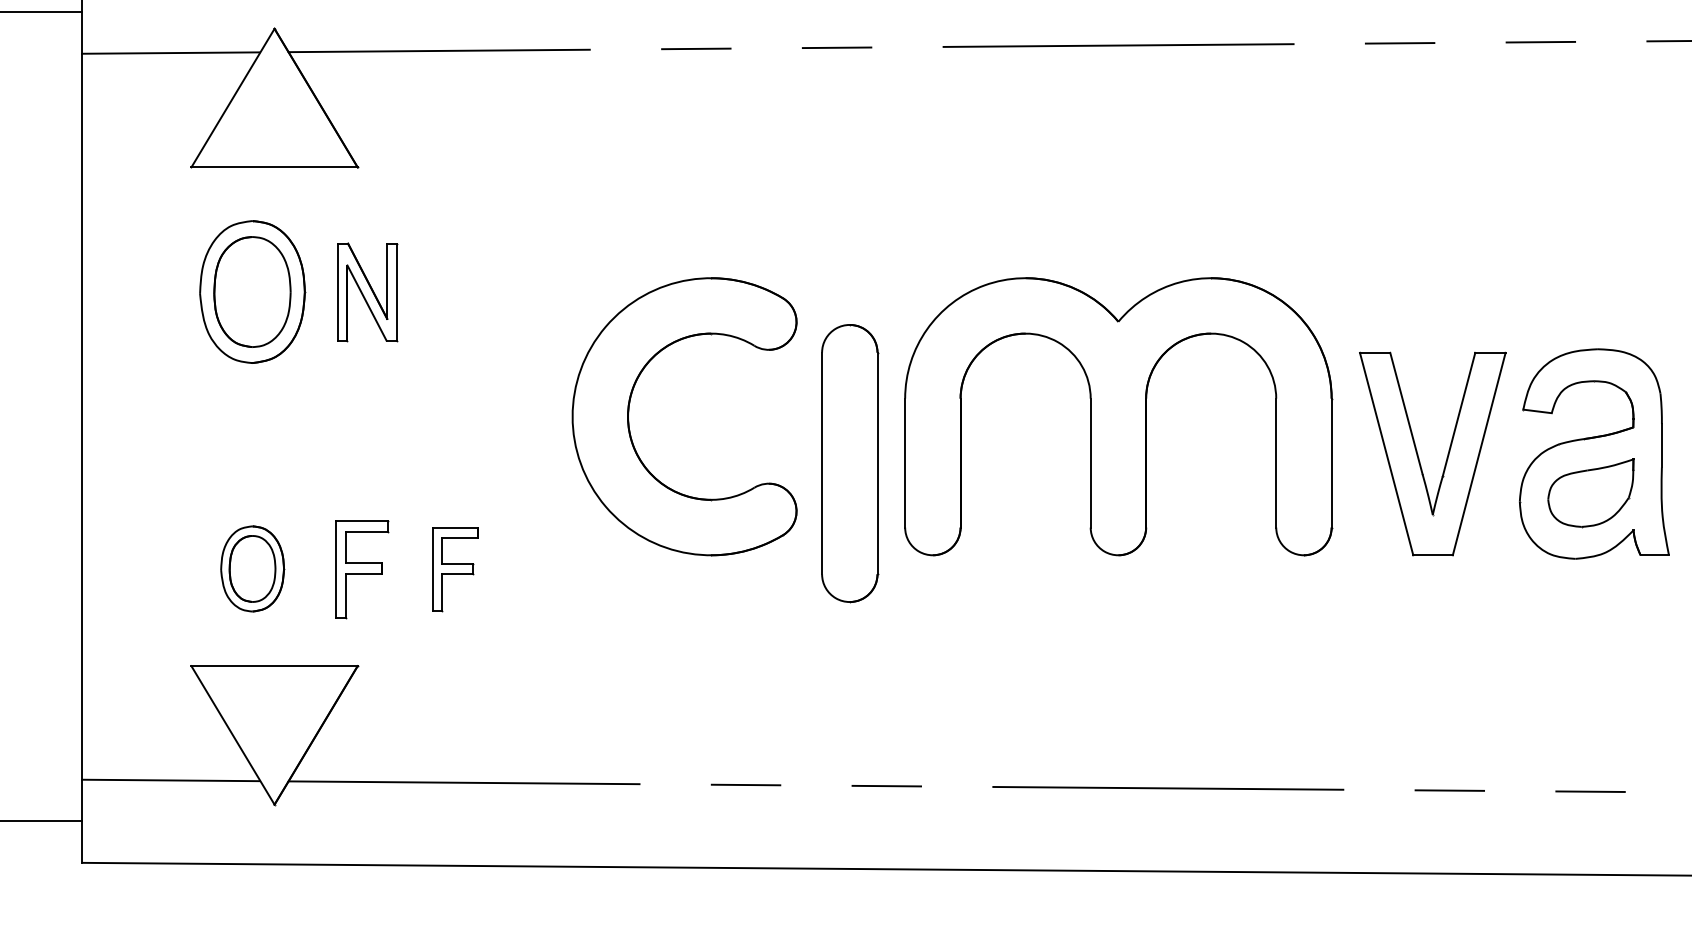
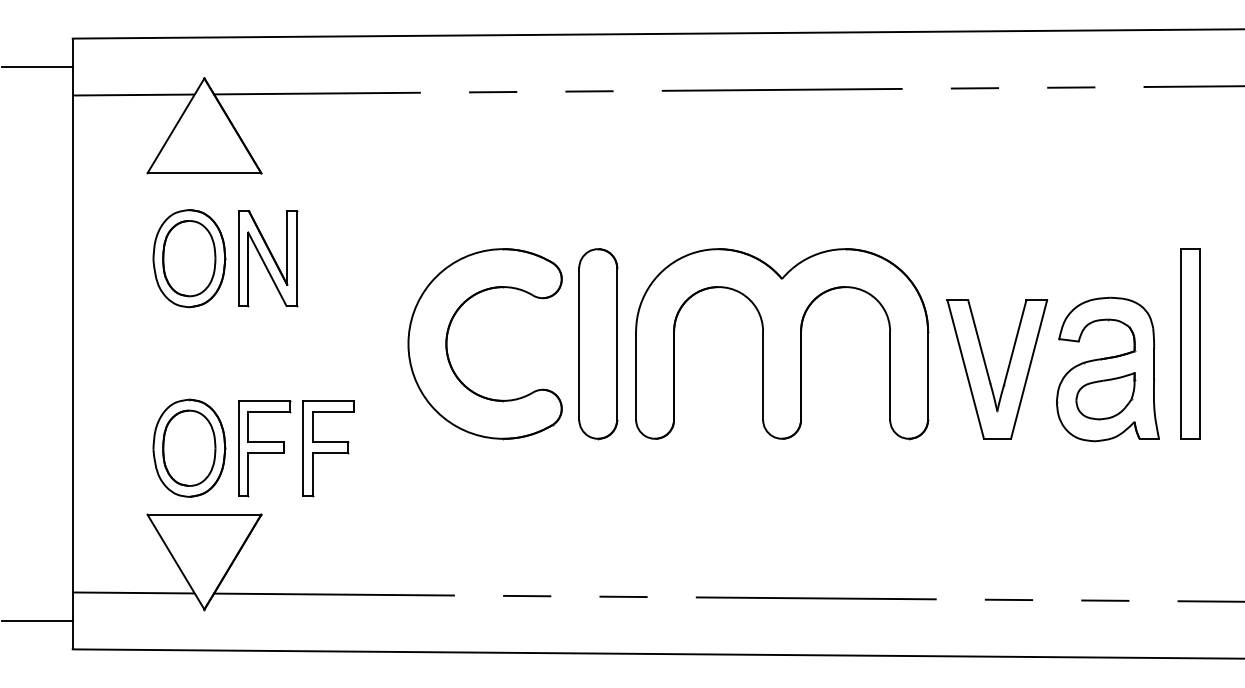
part: (368, 291) -> (268, 258), size x1.43
part: (850, 464) -> (598, 344), moved
part: (252, 567) -> (189, 447), size x1.67
part: (362, 569) -> (264, 448), size x1.43
part: (455, 569) -> (328, 448), size x1.67

